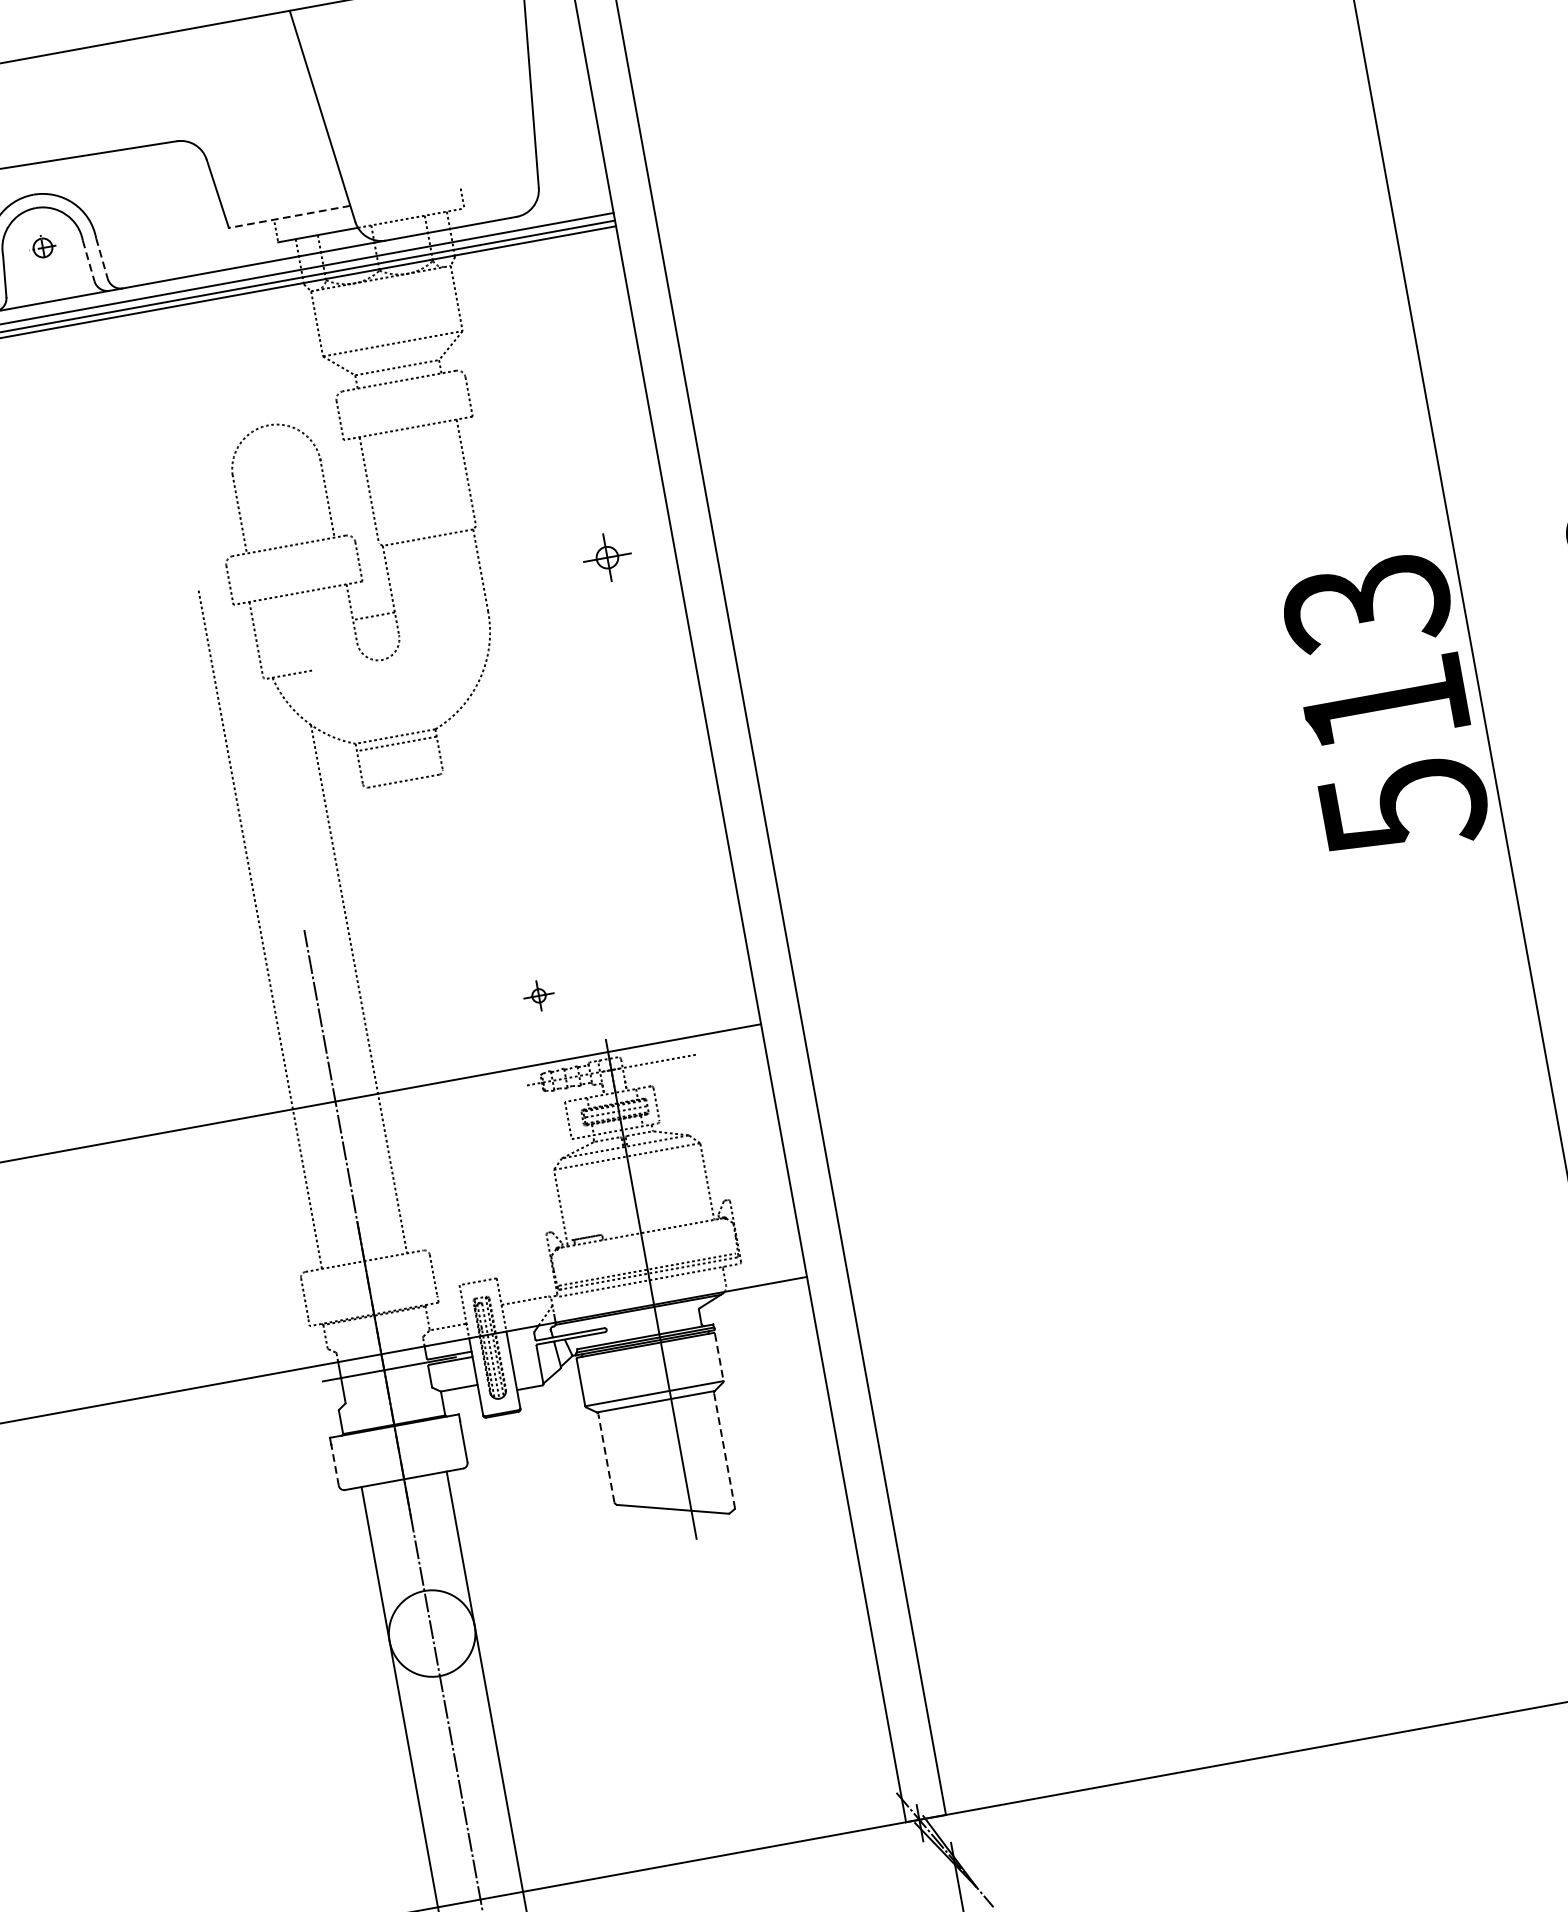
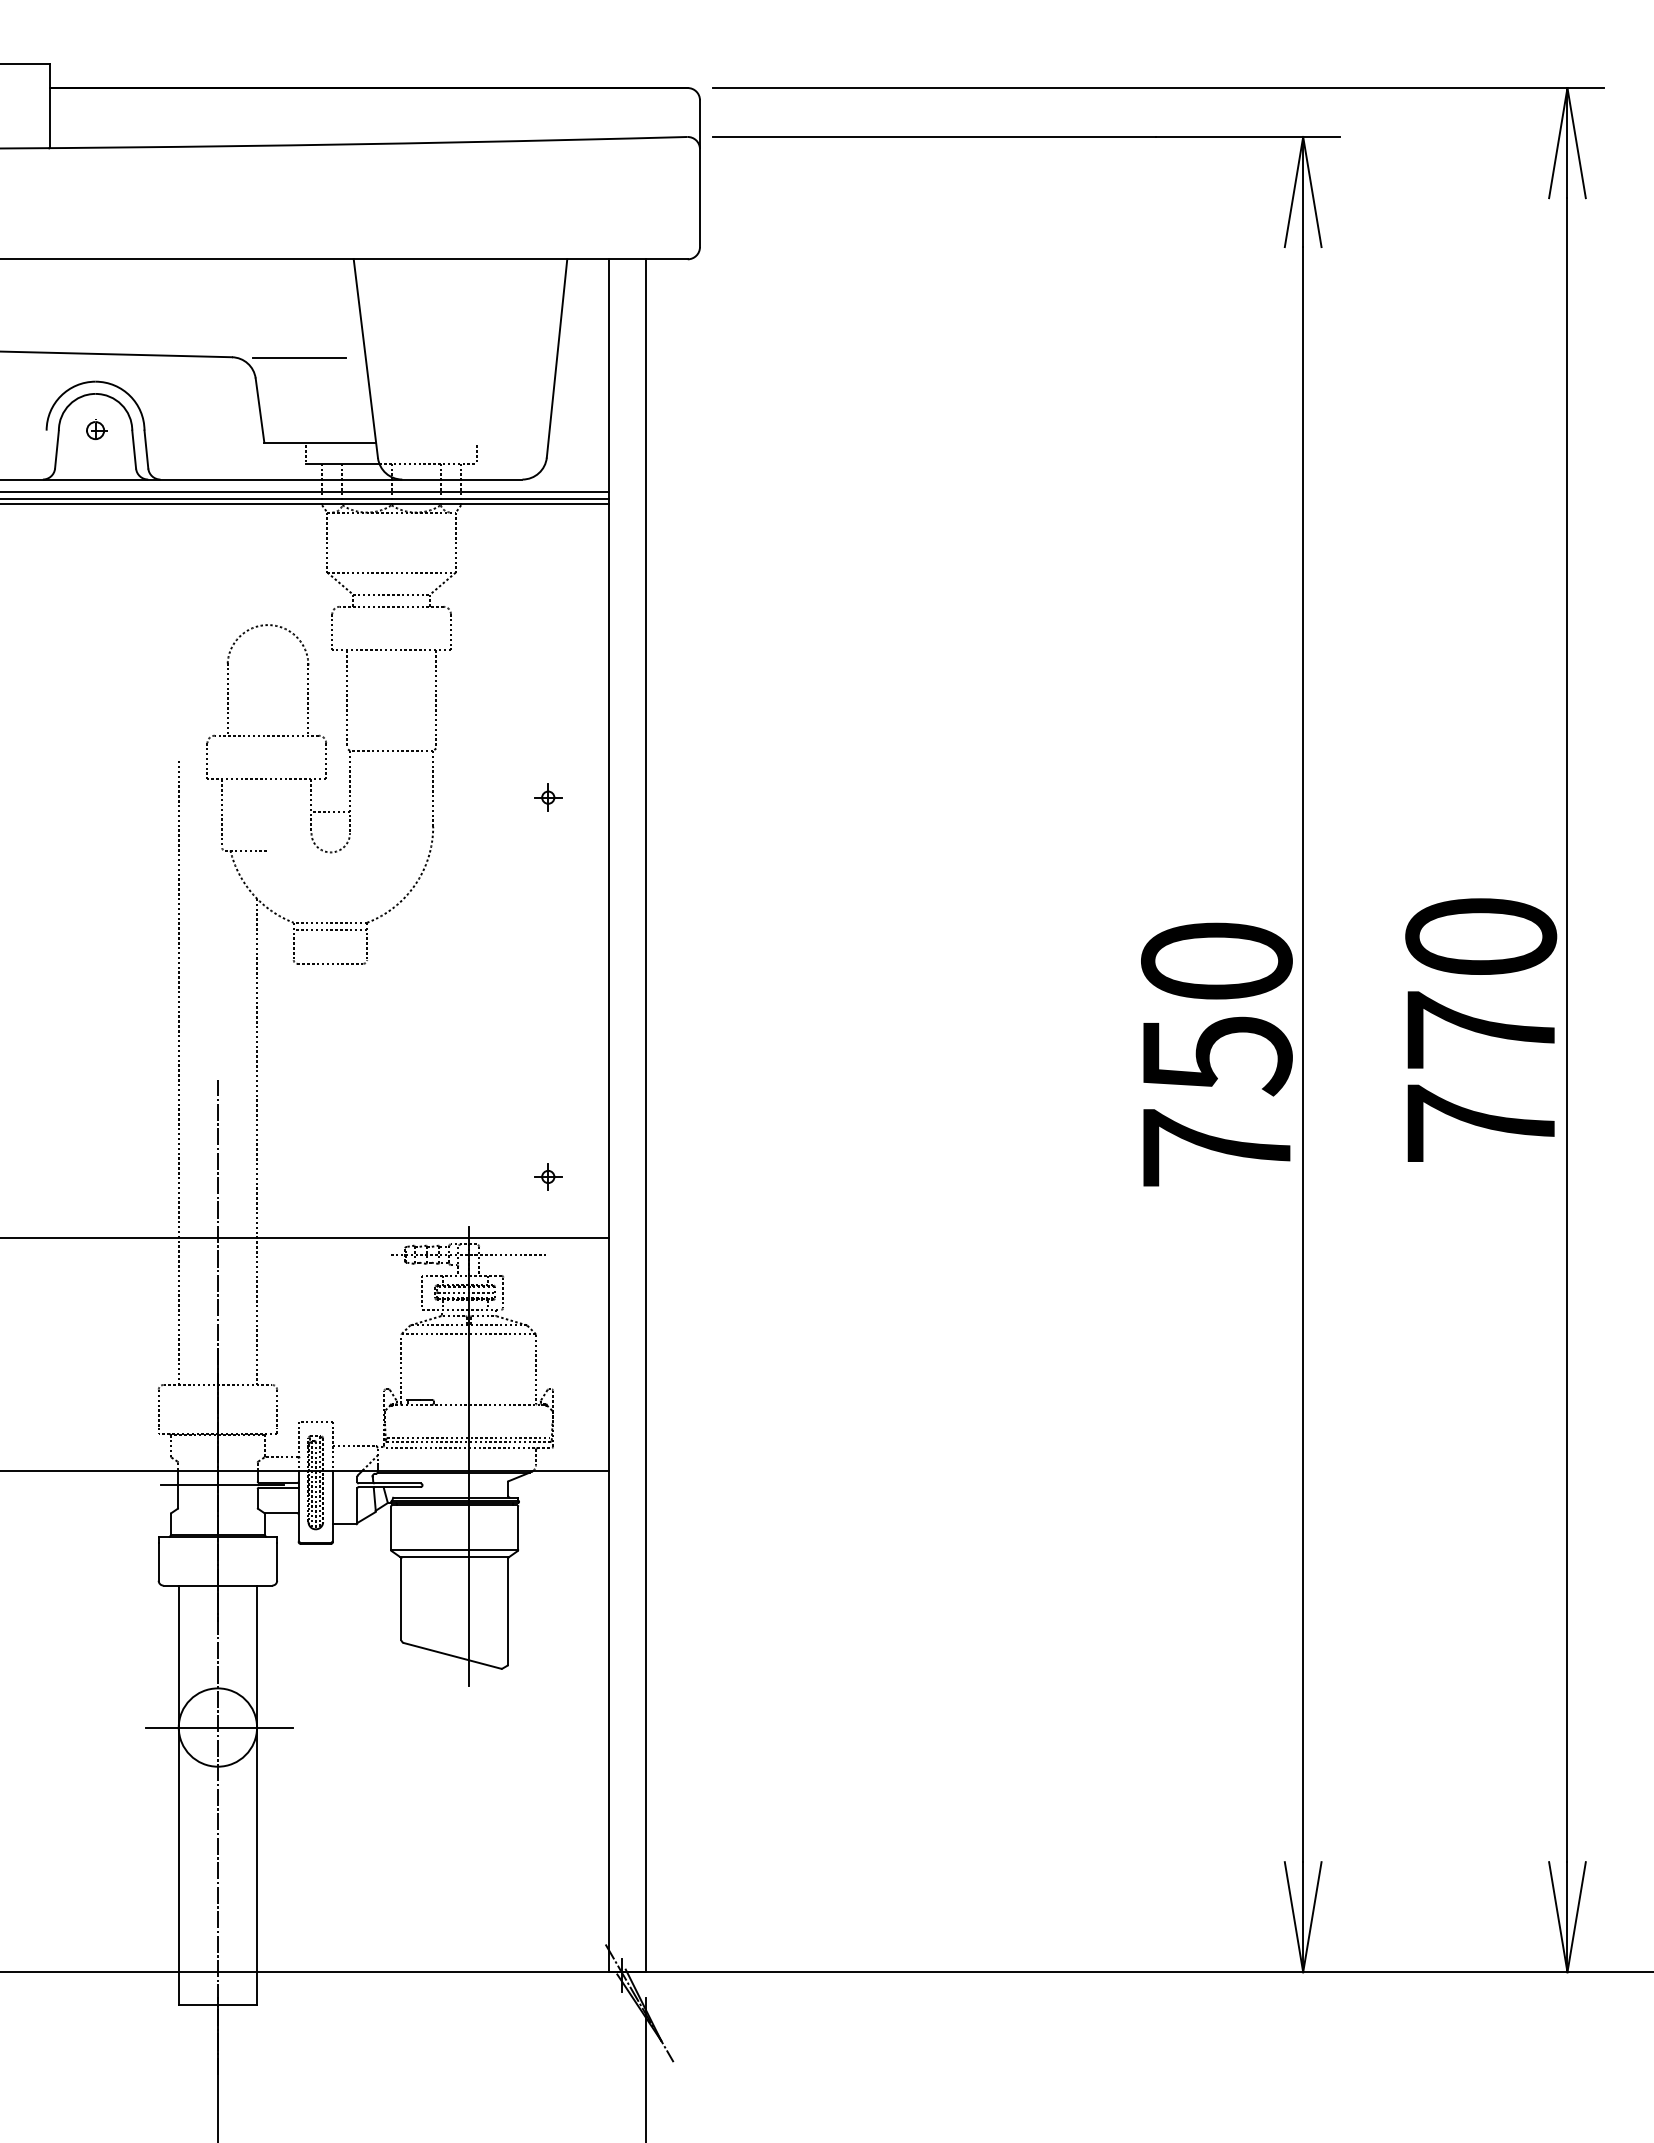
line: (250, 128) -> (299, 357), added
line: (289, 216) -> (320, 442), dashed -> solid
line: (102, 259) -> (146, 450), dashed -> solid
line: (89, 261) -> (134, 450), dashed -> solid
part: (607, 557) -> (548, 797), size x0.62
text: (1384, 705) -> (1216, 1055), 513 -> 750
part: (539, 995) -> (548, 1176), moved
line: (719, 1357) -> (518, 1528), dashed -> solid
line: (724, 1451) -> (507, 1612), dashed -> solid
line: (606, 1458) -> (401, 1599), dashed -> solid
line: (334, 1464) -> (158, 1561), dashed -> solid
line: (433, 1633) -> (219, 1727), added

